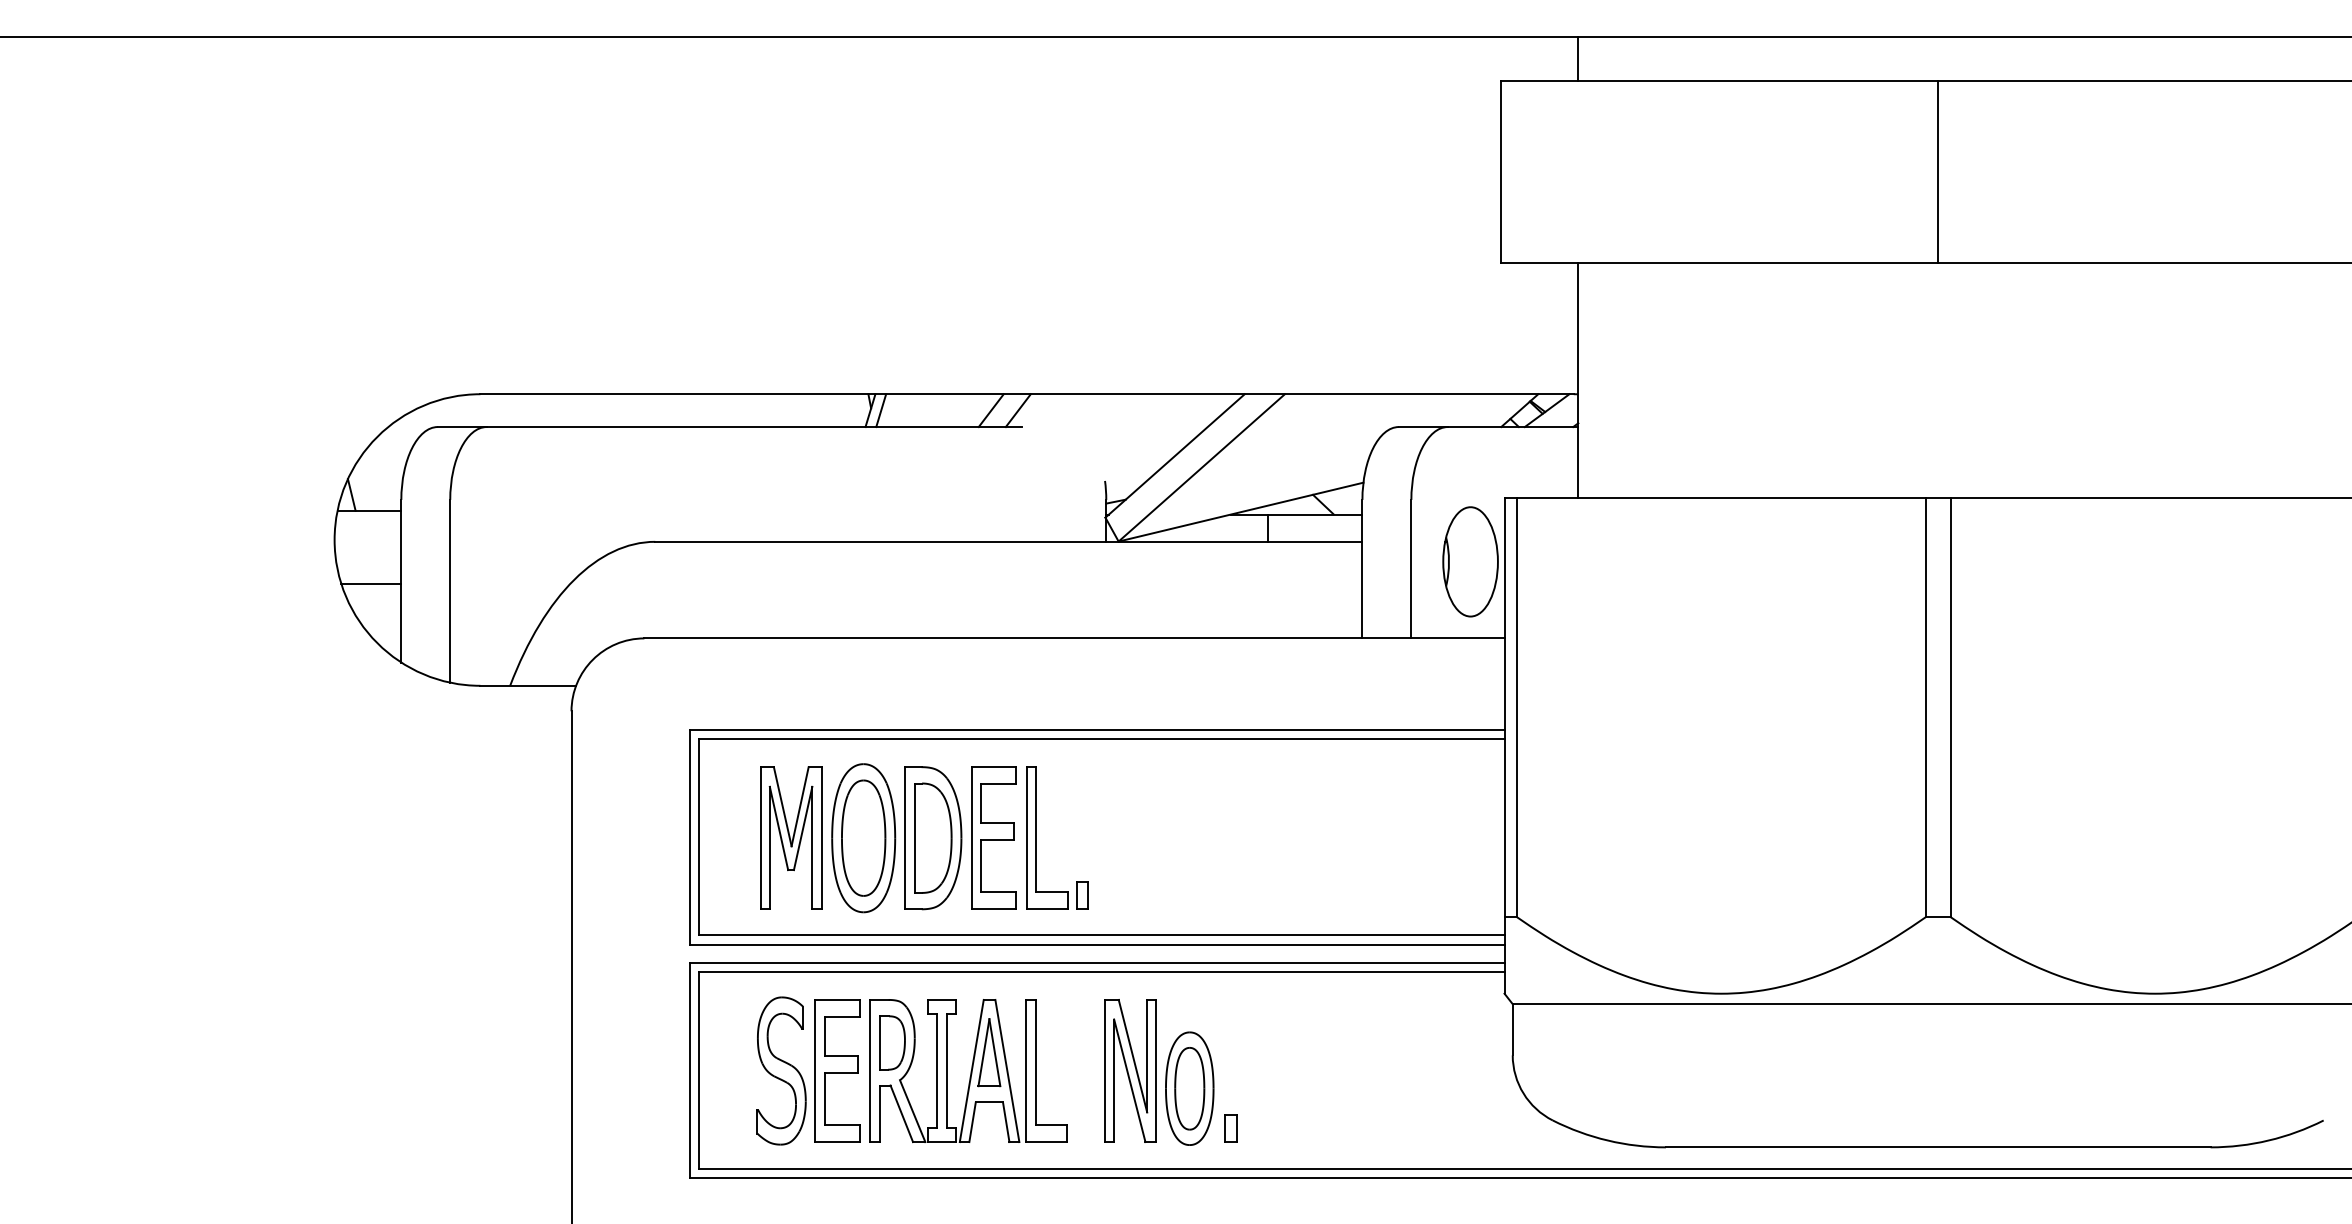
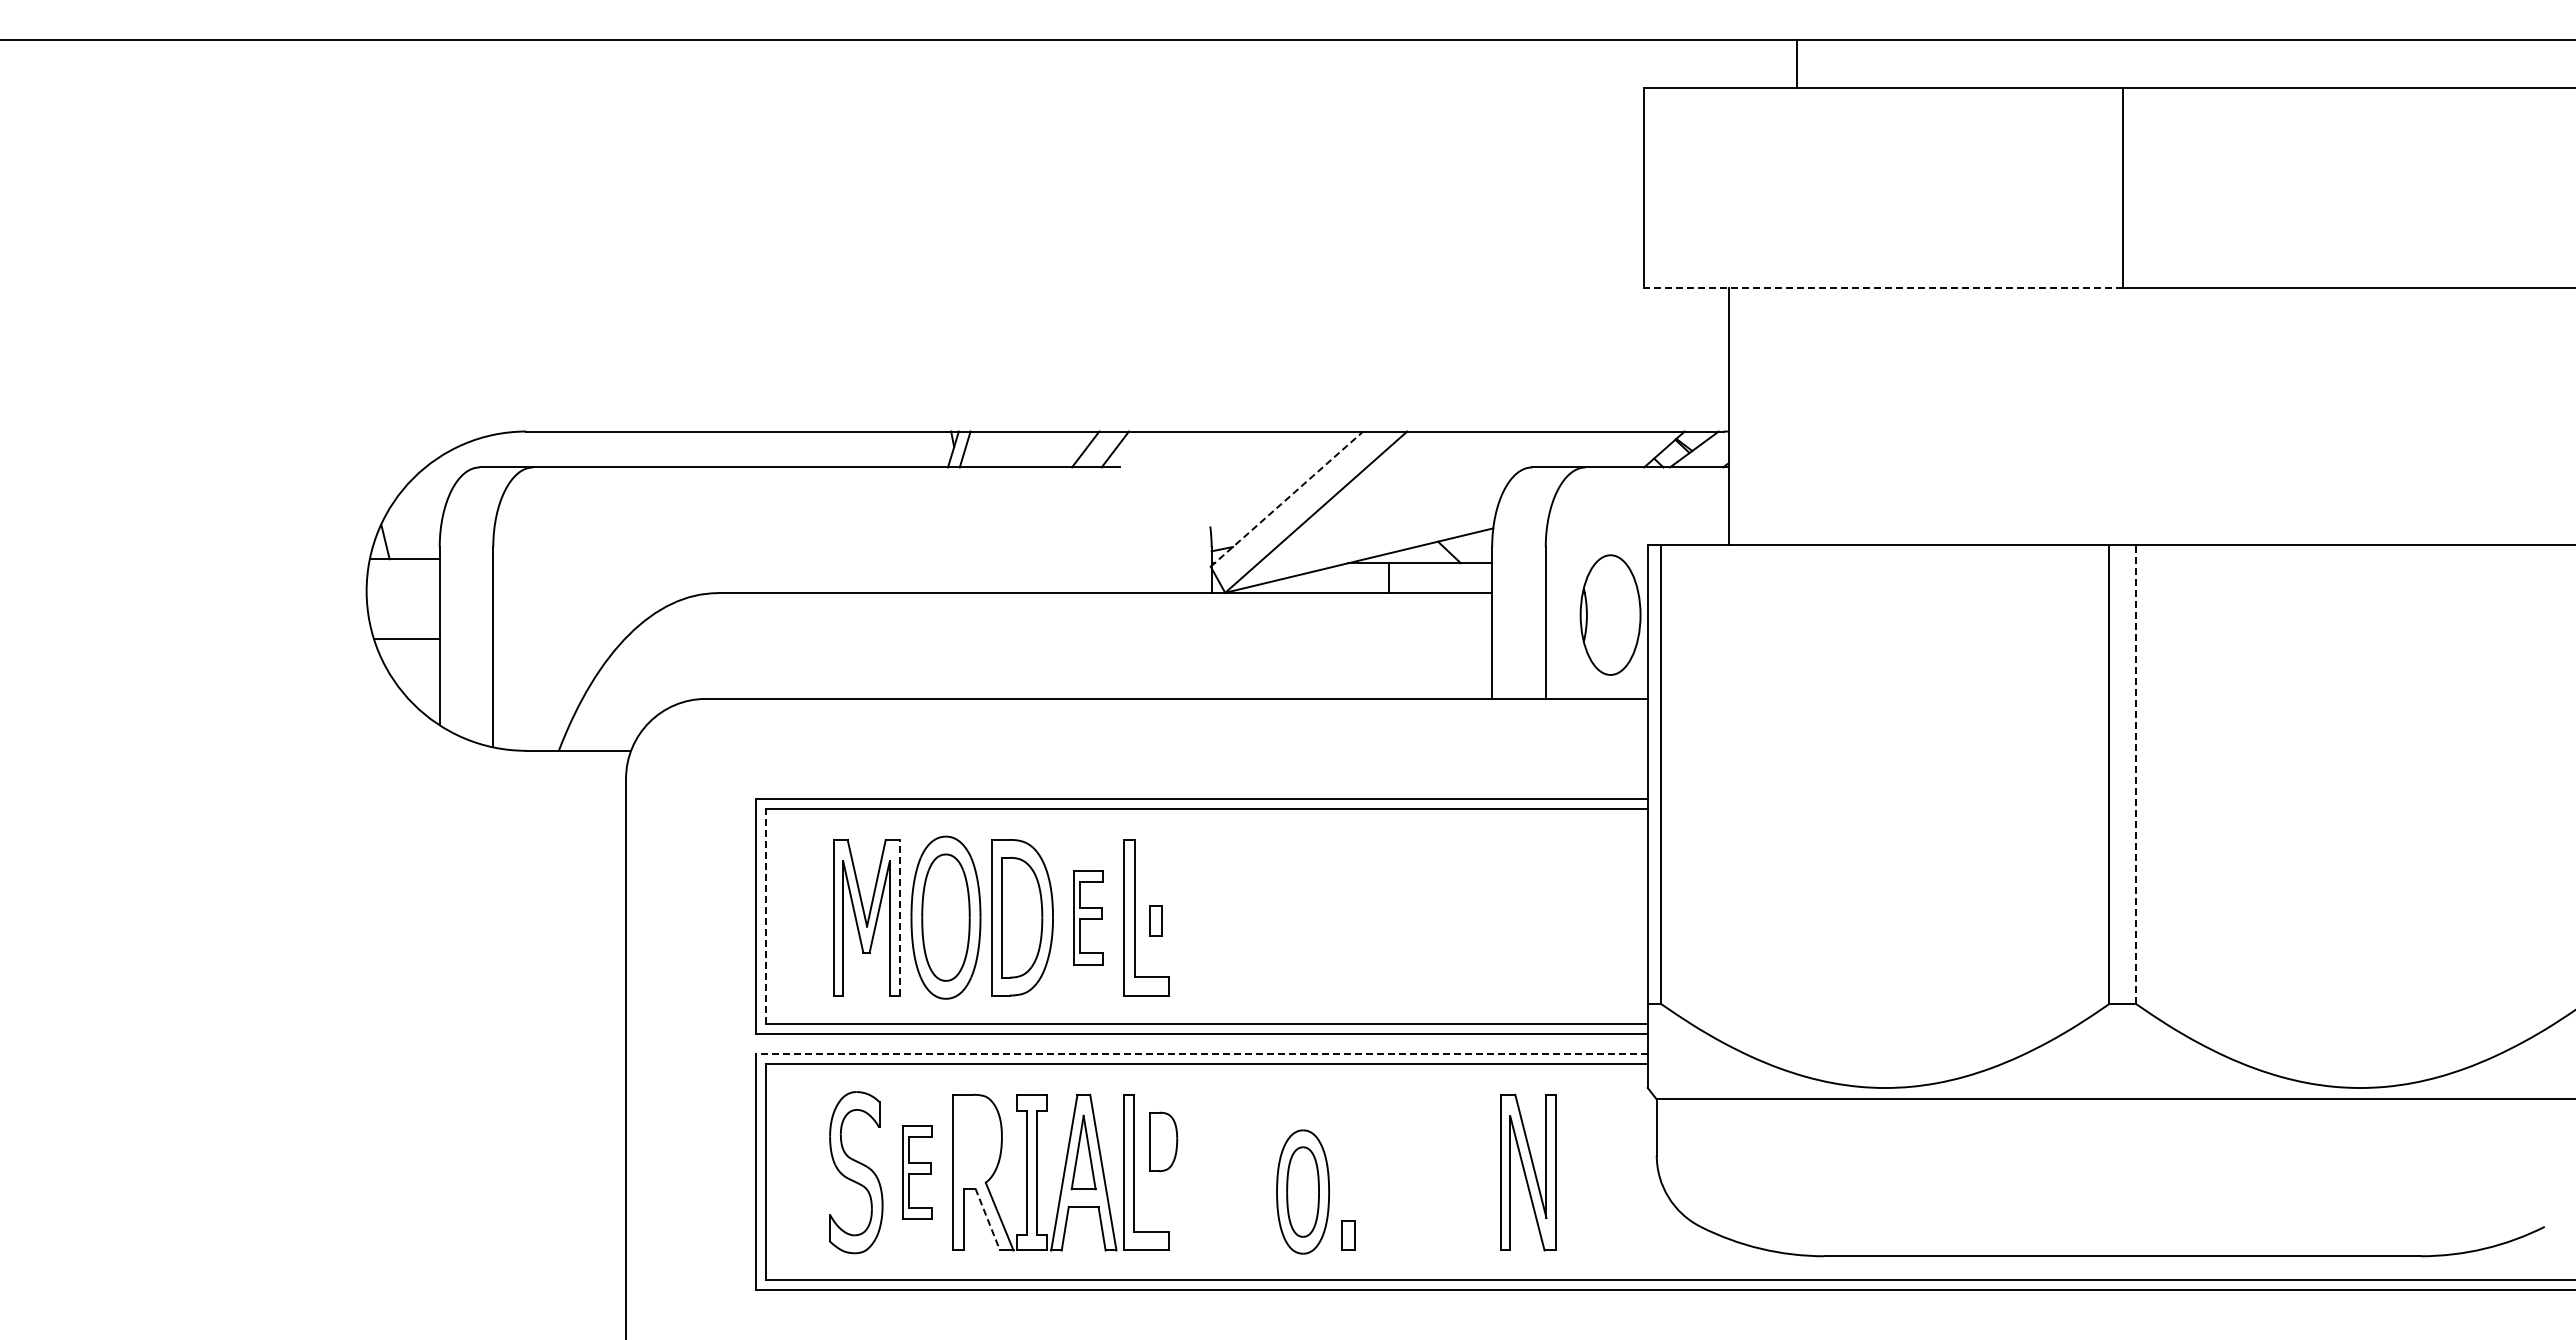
line: (1578, 59) -> (1796, 64), moved
line: (1718, 262) -> (1882, 287), solid -> dashed
line: (1175, 456) -> (1287, 499), solid -> dashed
line: (1950, 707) -> (2136, 774), solid -> dashed
line: (698, 837) -> (765, 916), solid -> dashed
line: (822, 838) -> (900, 917), solid -> dashed
part: (993, 838) -> (1088, 917), size x0.6
part: (1082, 895) -> (1155, 920), moved
line: (1097, 963) -> (1201, 1054), solid -> dashed
part: (892, 1042) -> (1163, 1141), moved
part: (837, 1070) -> (917, 1172), size x0.6
part: (1130, 1070) -> (1528, 1172), moved
line: (901, 1113) -> (987, 1219), solid -> dashed

